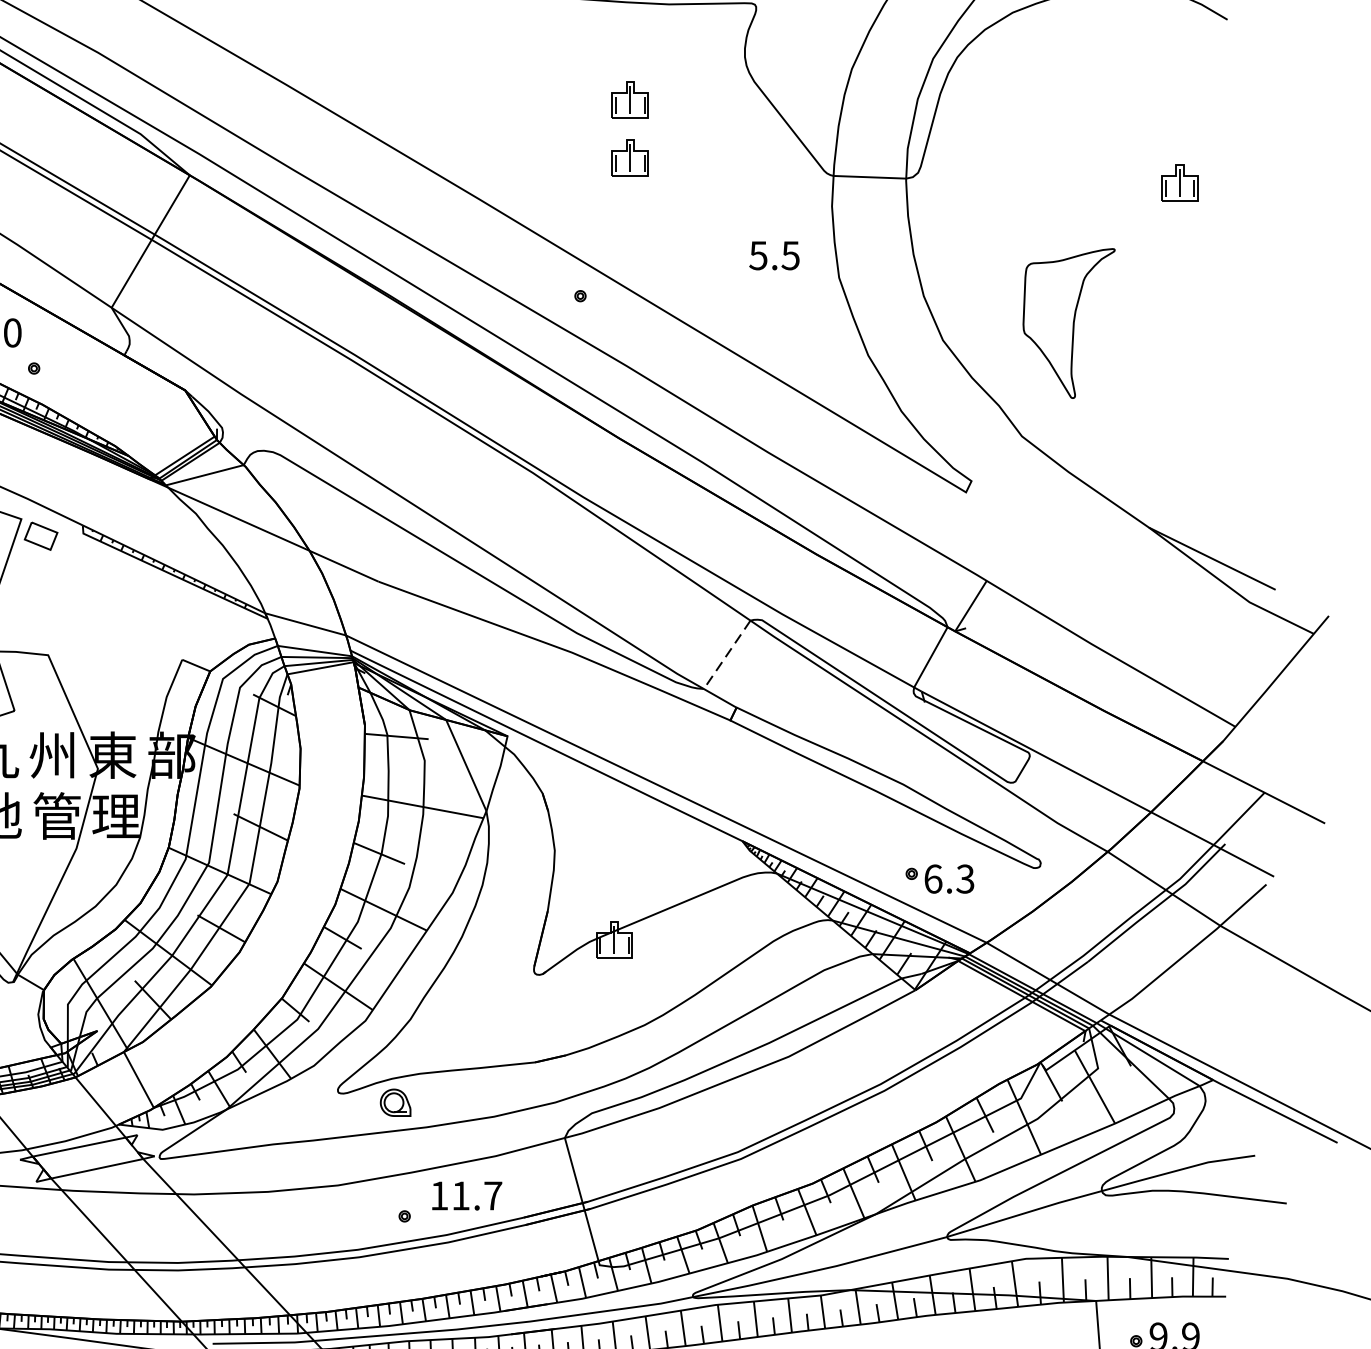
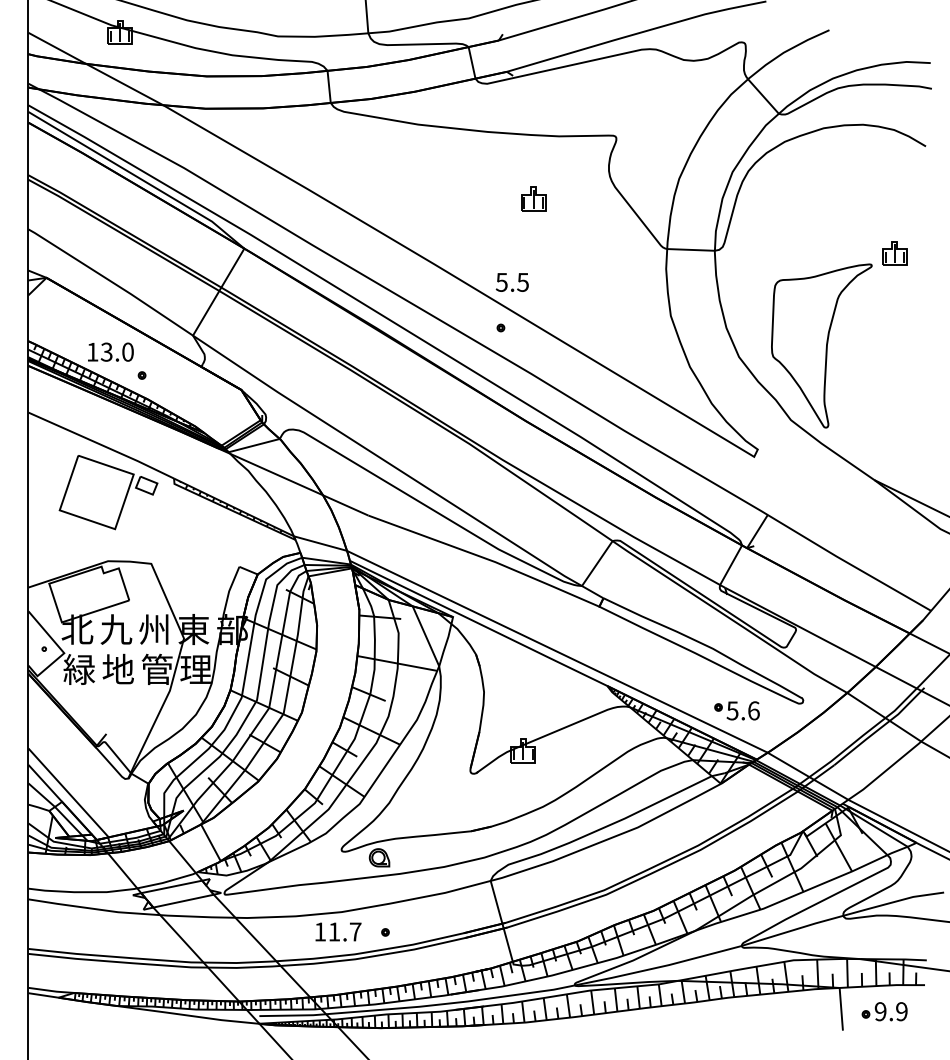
part: (630, 156) -> (533, 236), removed
text: (773, 255) -> (511, 282), moved
part: (1068, 322) -> (821, 345), size x1.67
line: (727, 654) -> (597, 563), dashed -> solid
text: (948, 878) -> (742, 710), 6.3 -> 5.6
text: (467, 1195) -> (338, 931), moved

